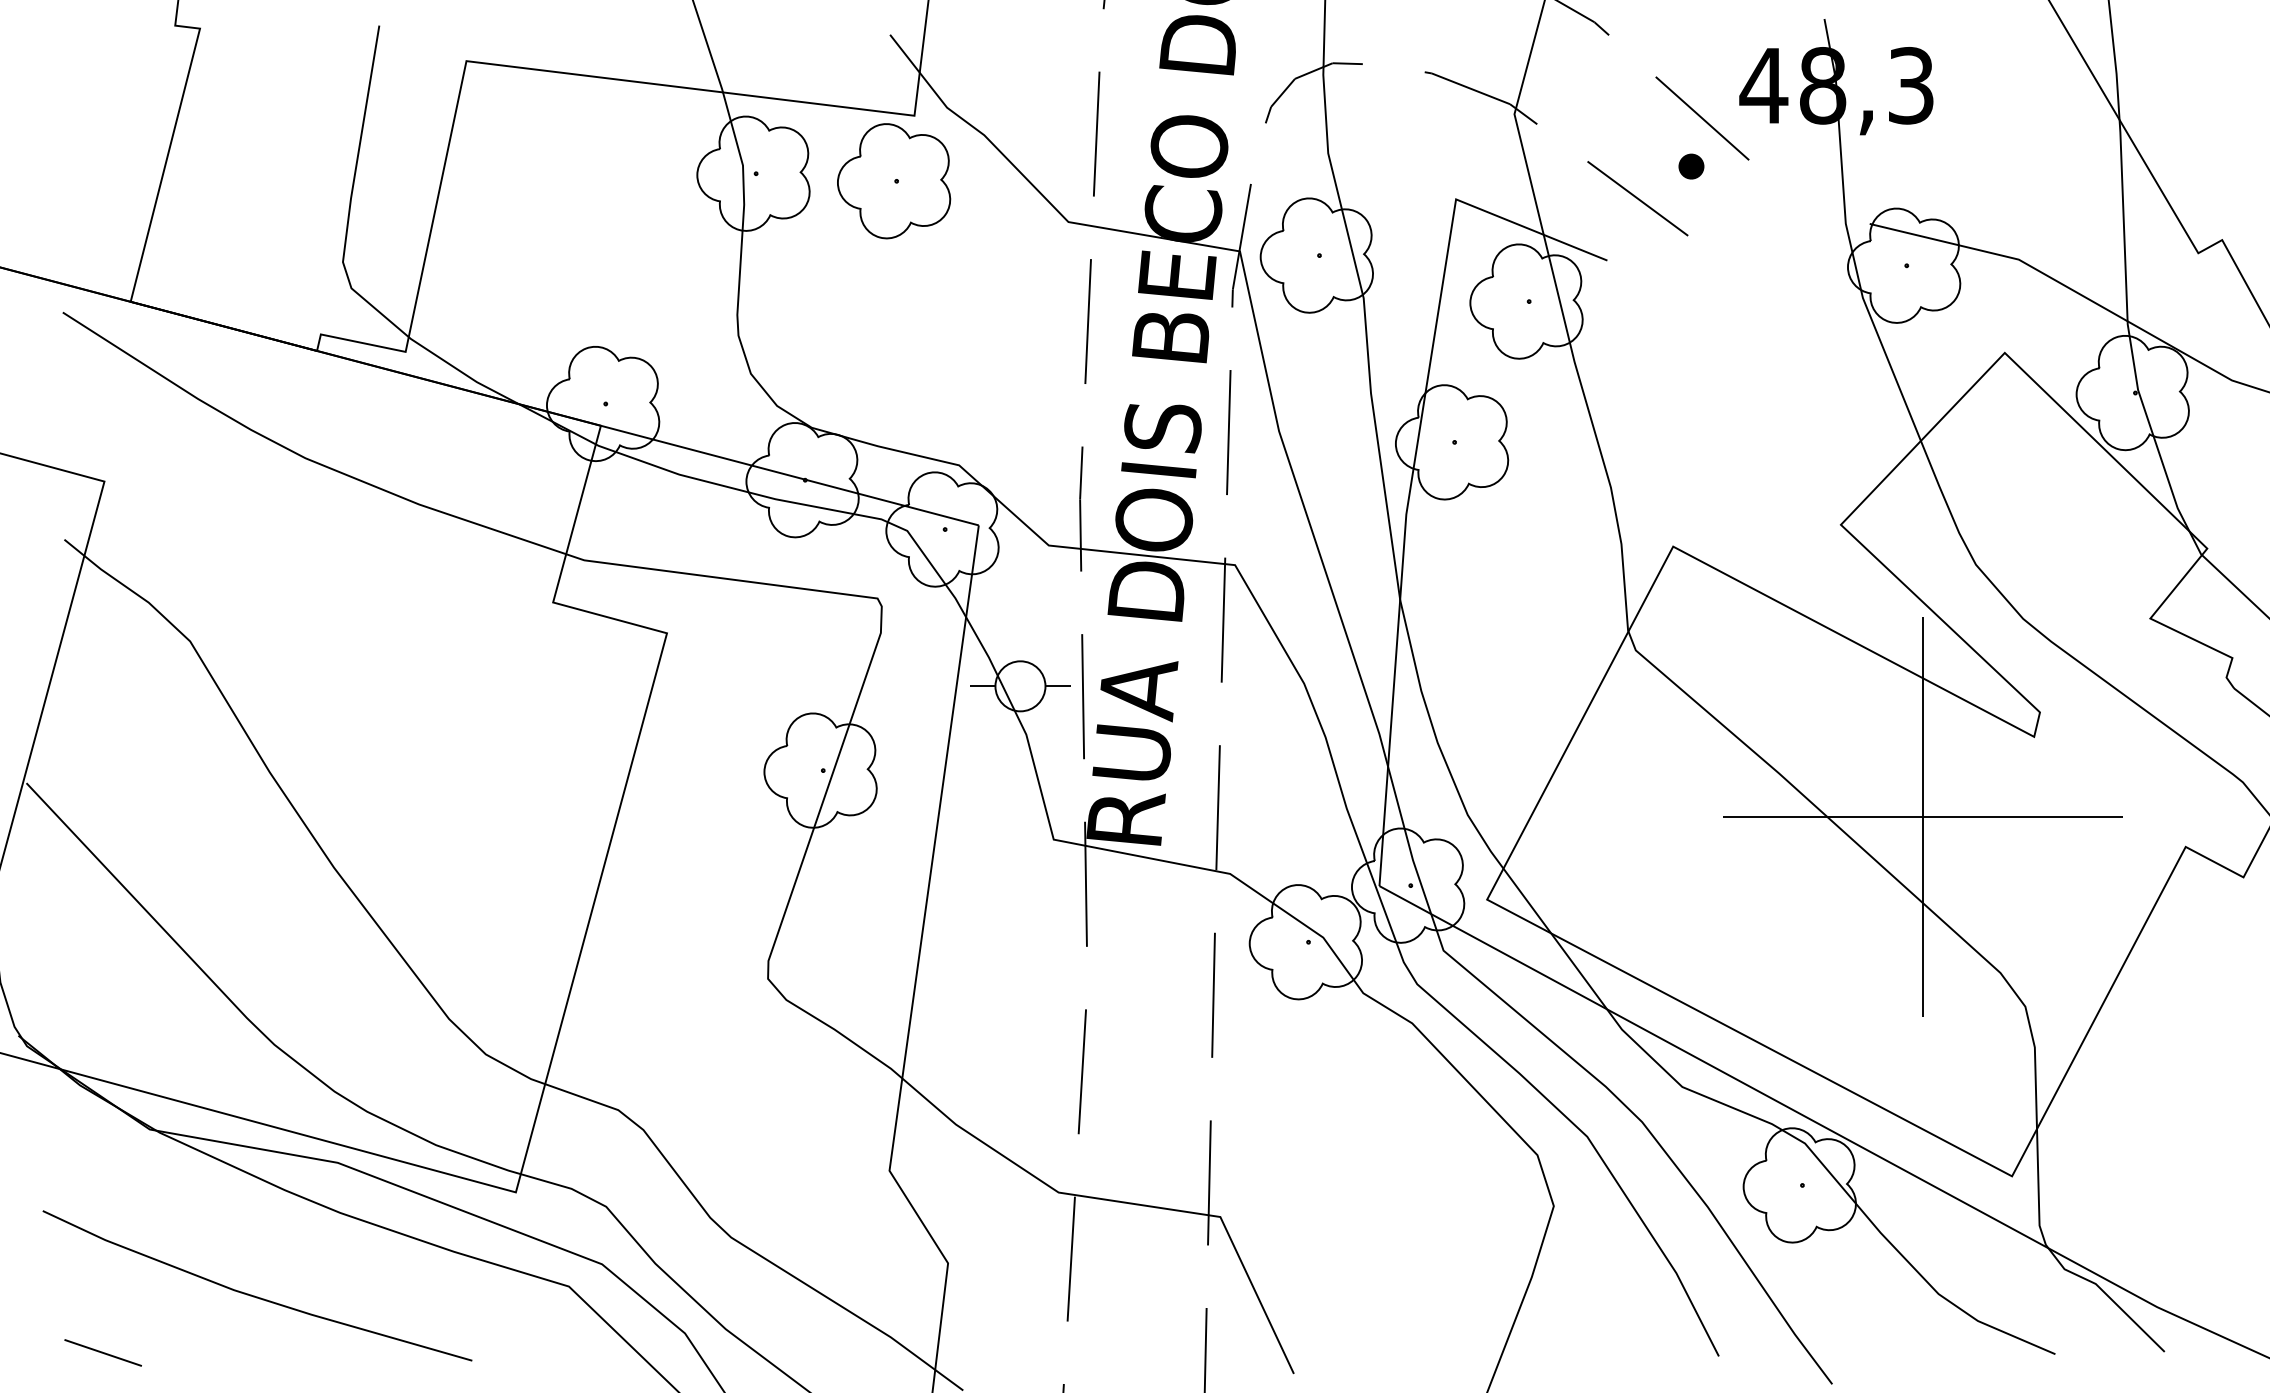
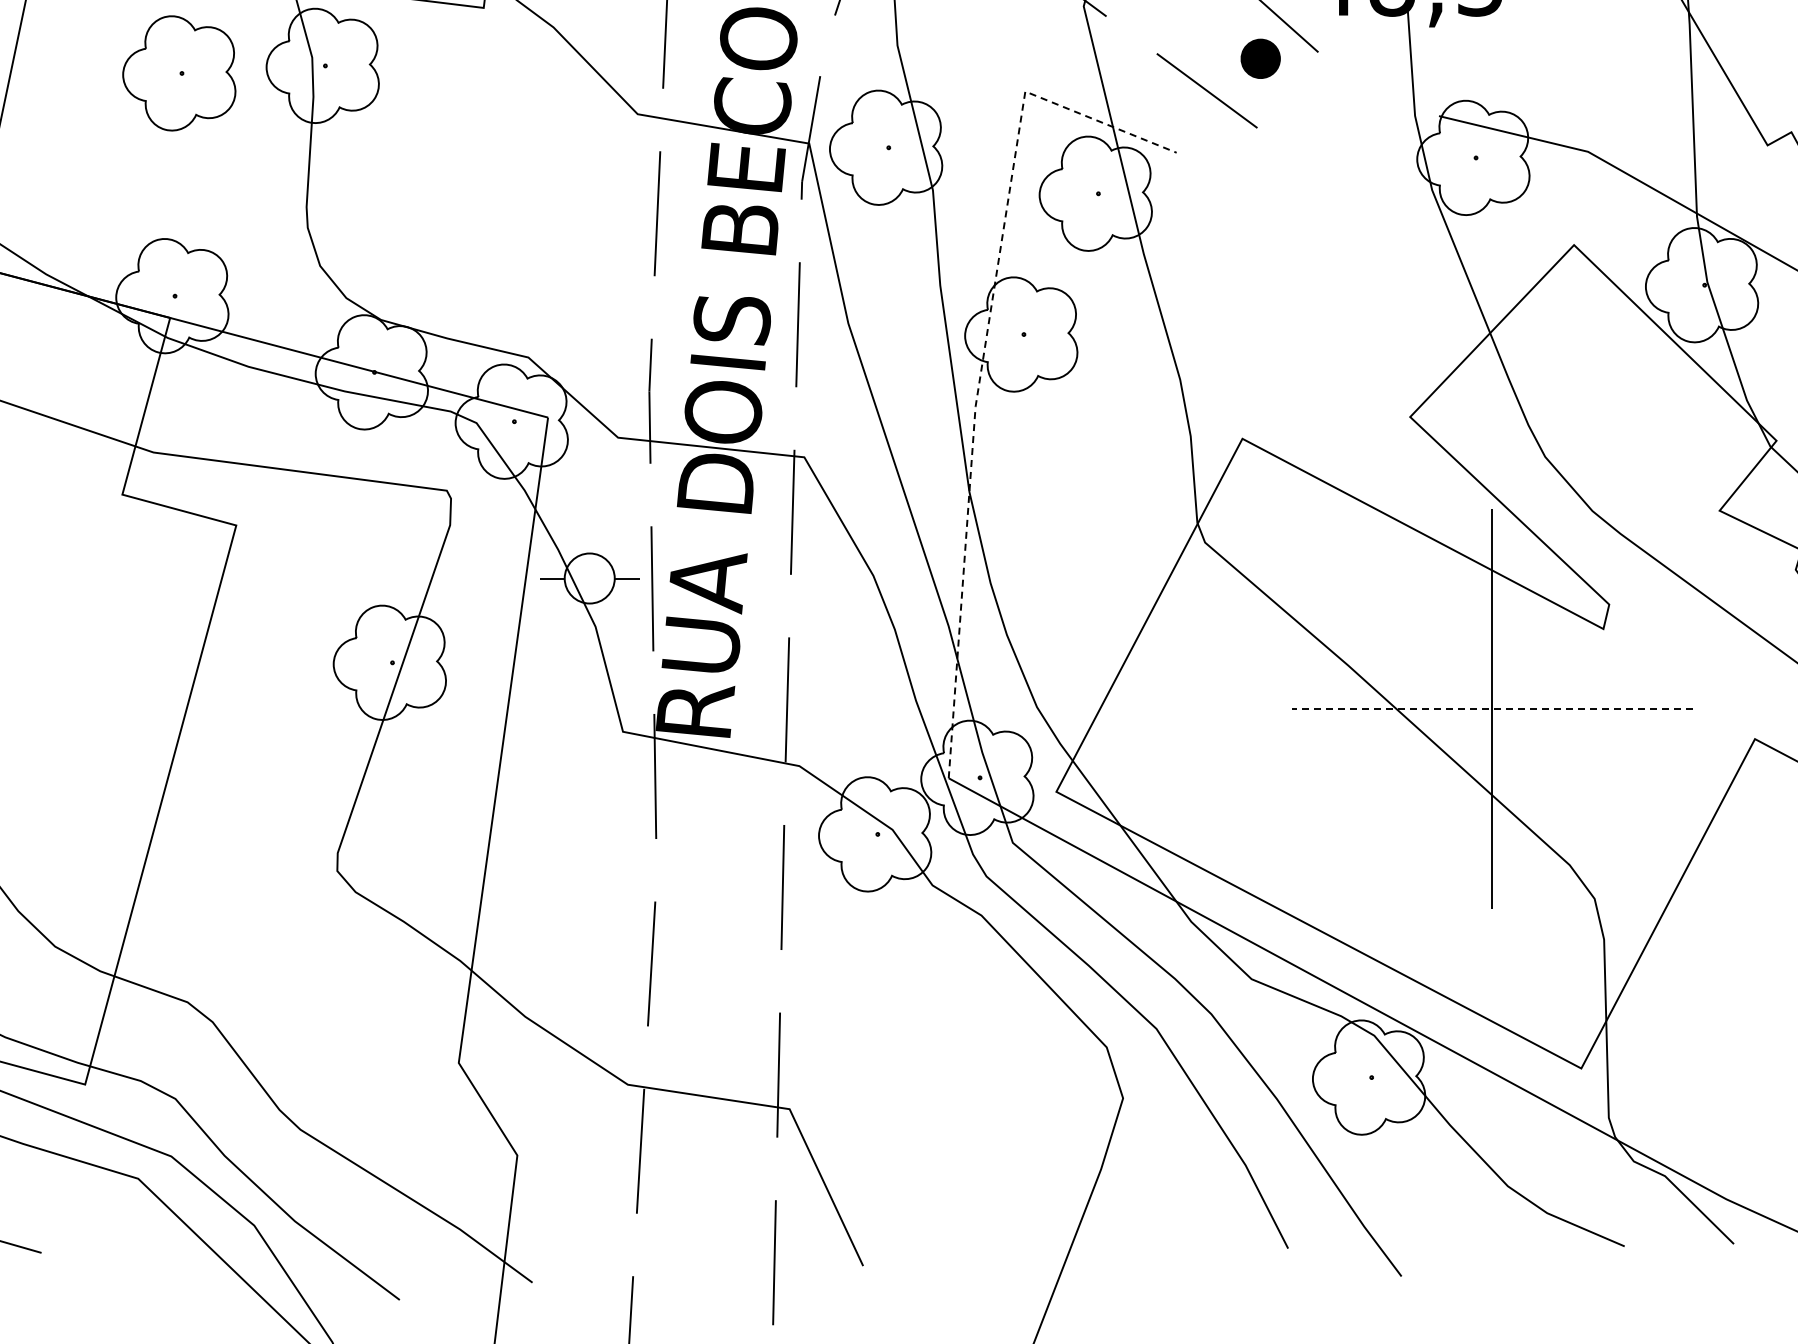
part: (1691, 166) -> (1260, 58), size x1.6
part: (894, 181) -> (179, 73), moved
line: (1414, 460) -> (983, 352), solid -> dashed
line: (1922, 816) -> (1491, 708), solid -> dashed

